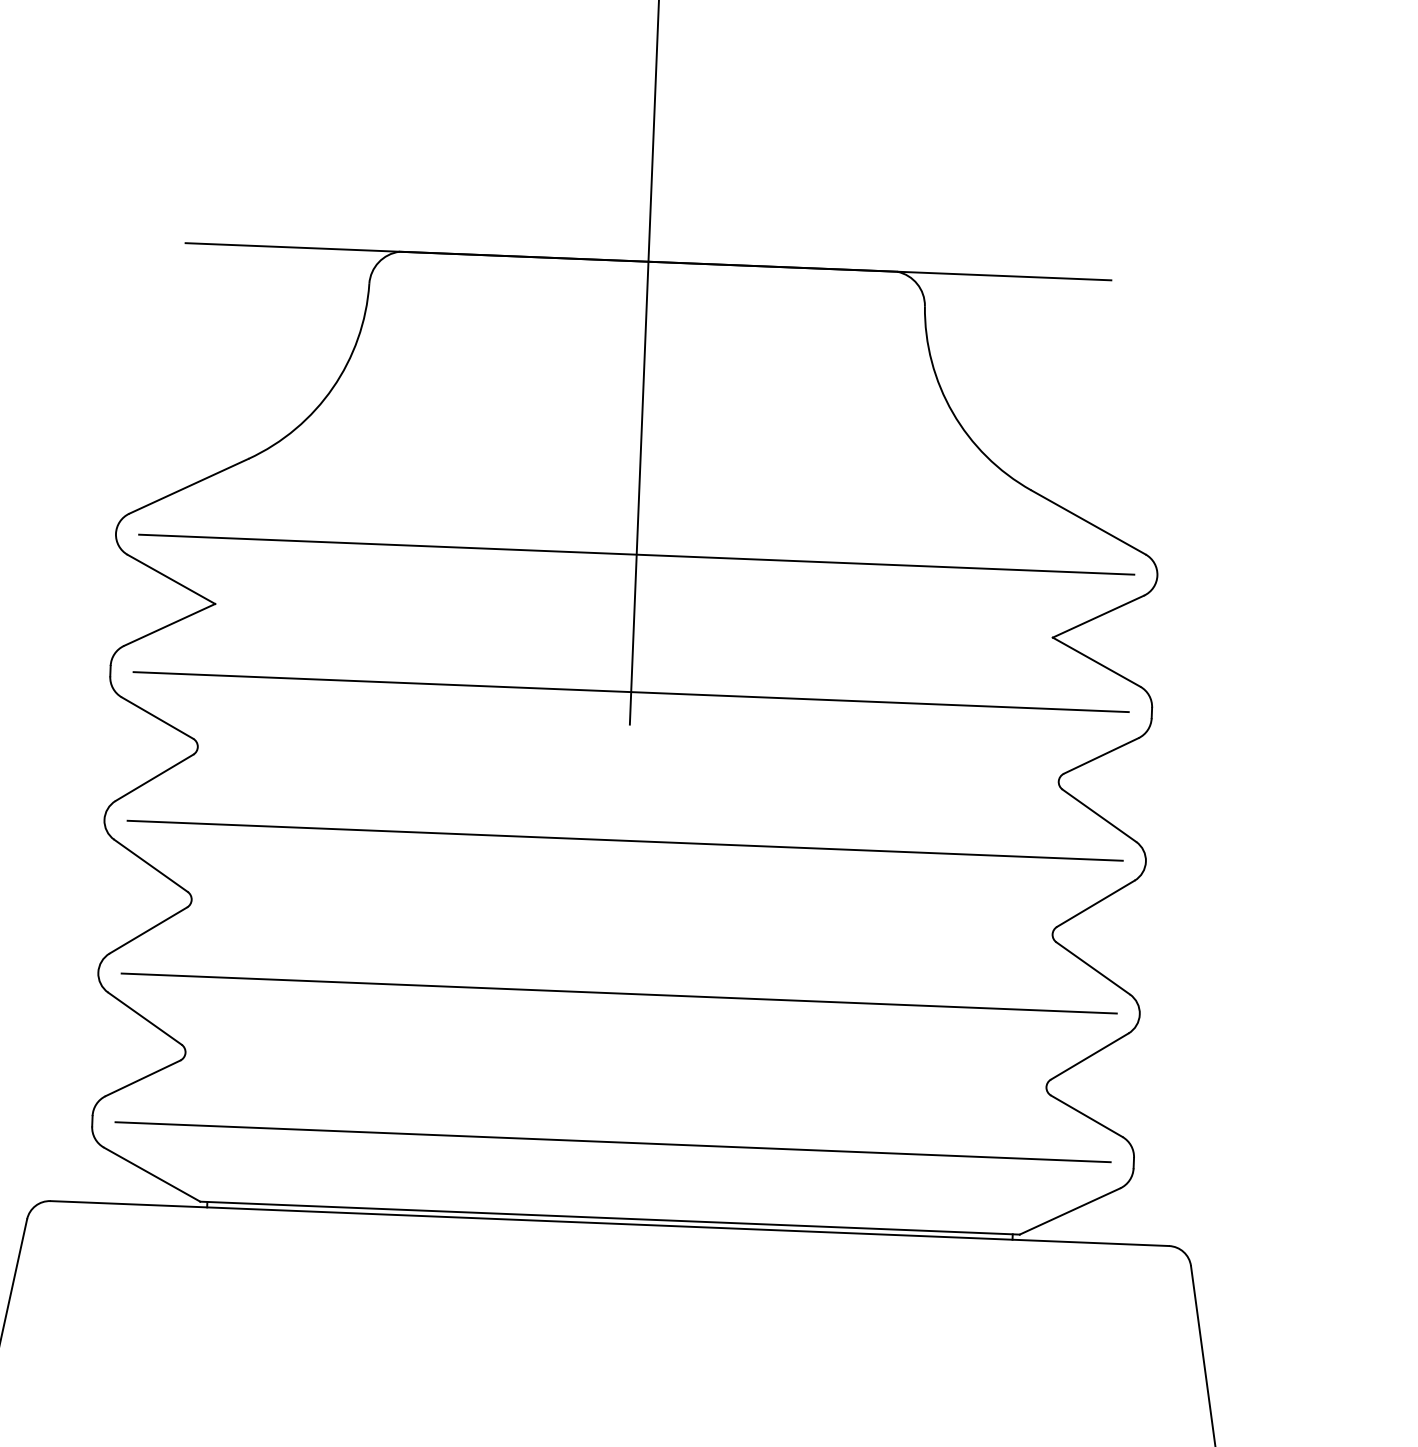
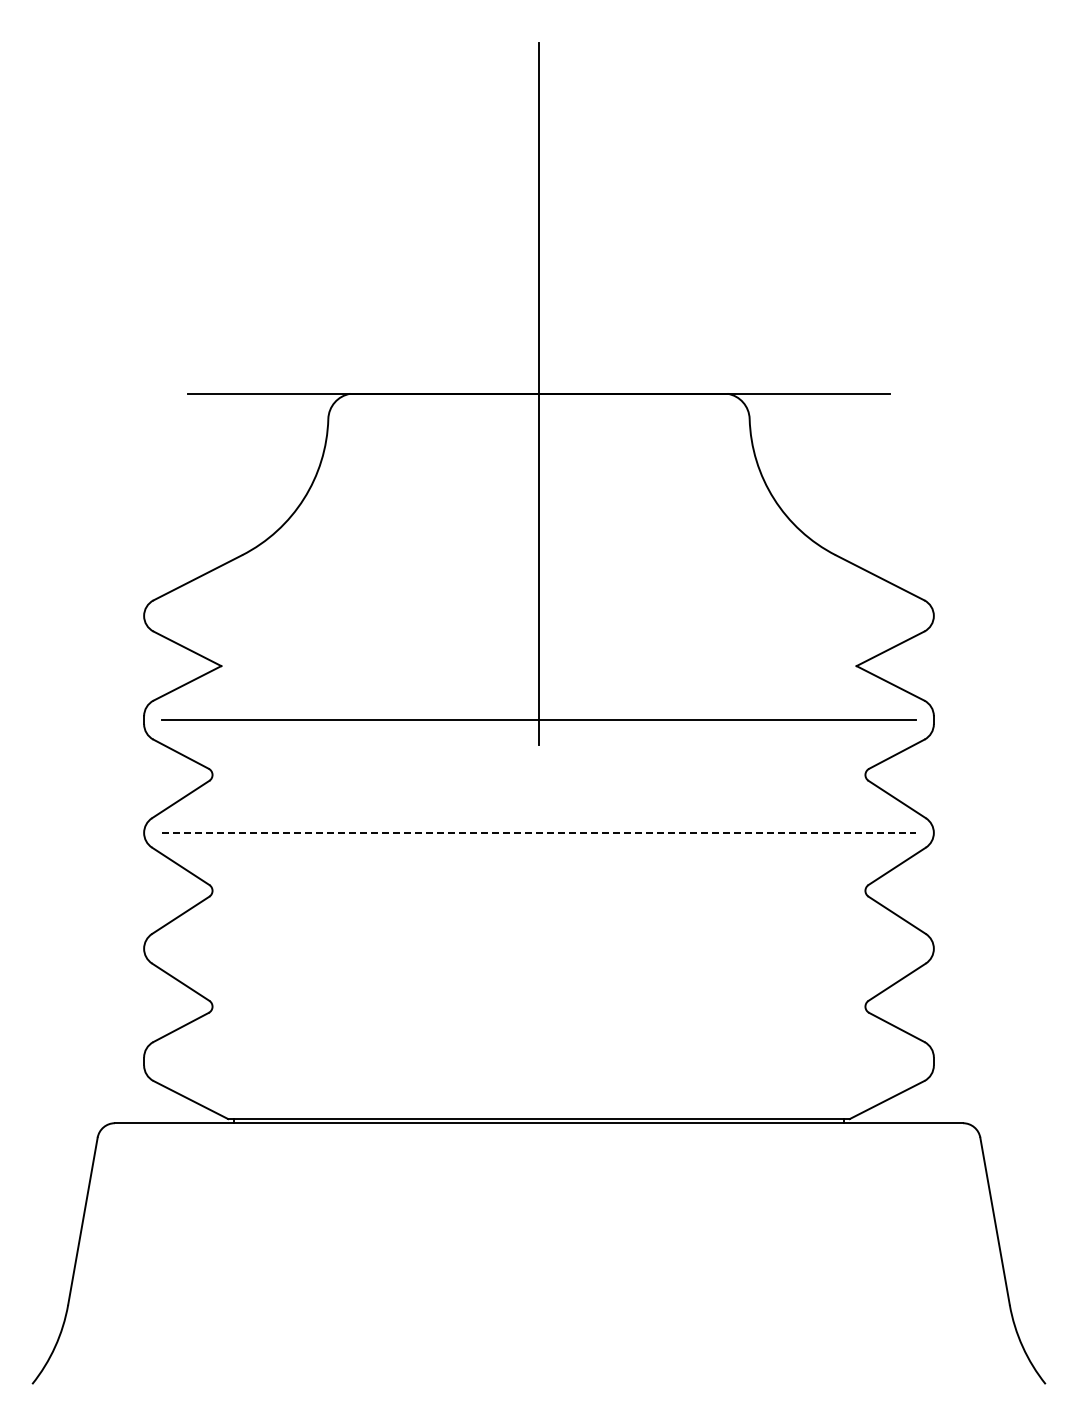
line: (636, 554) -> (538, 615), removed
line: (625, 840) -> (539, 832), solid -> dashed
line: (618, 993) -> (538, 948), removed
line: (612, 1142) -> (538, 1061), removed

